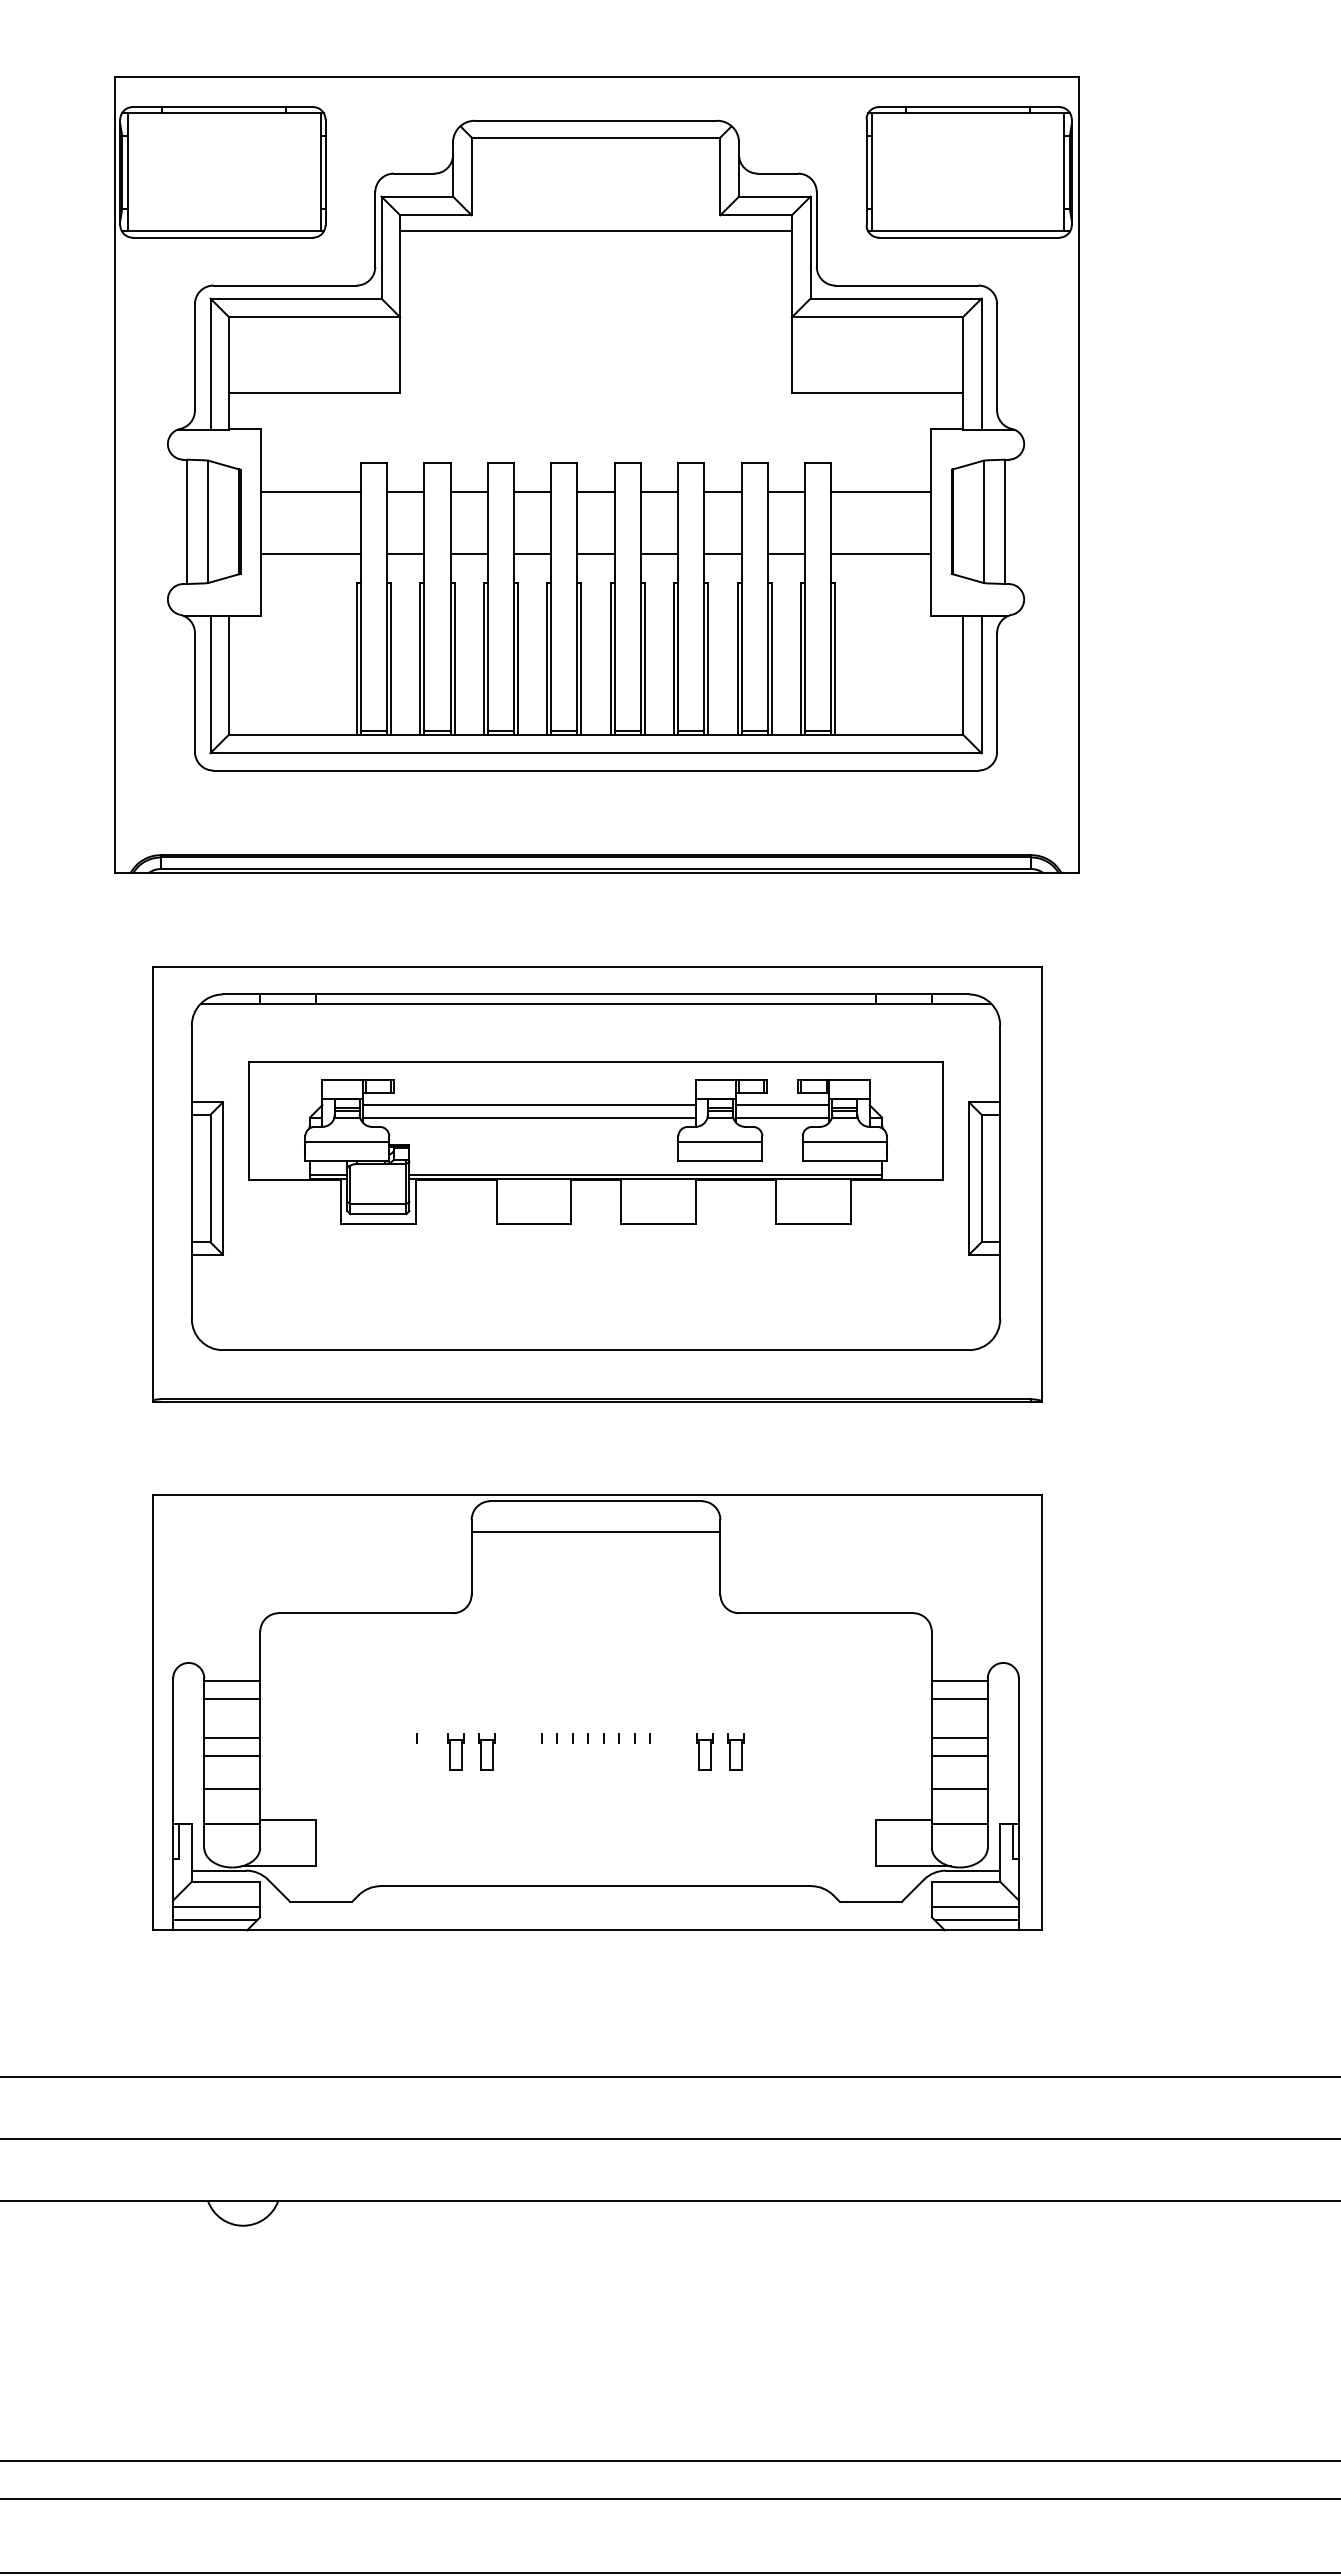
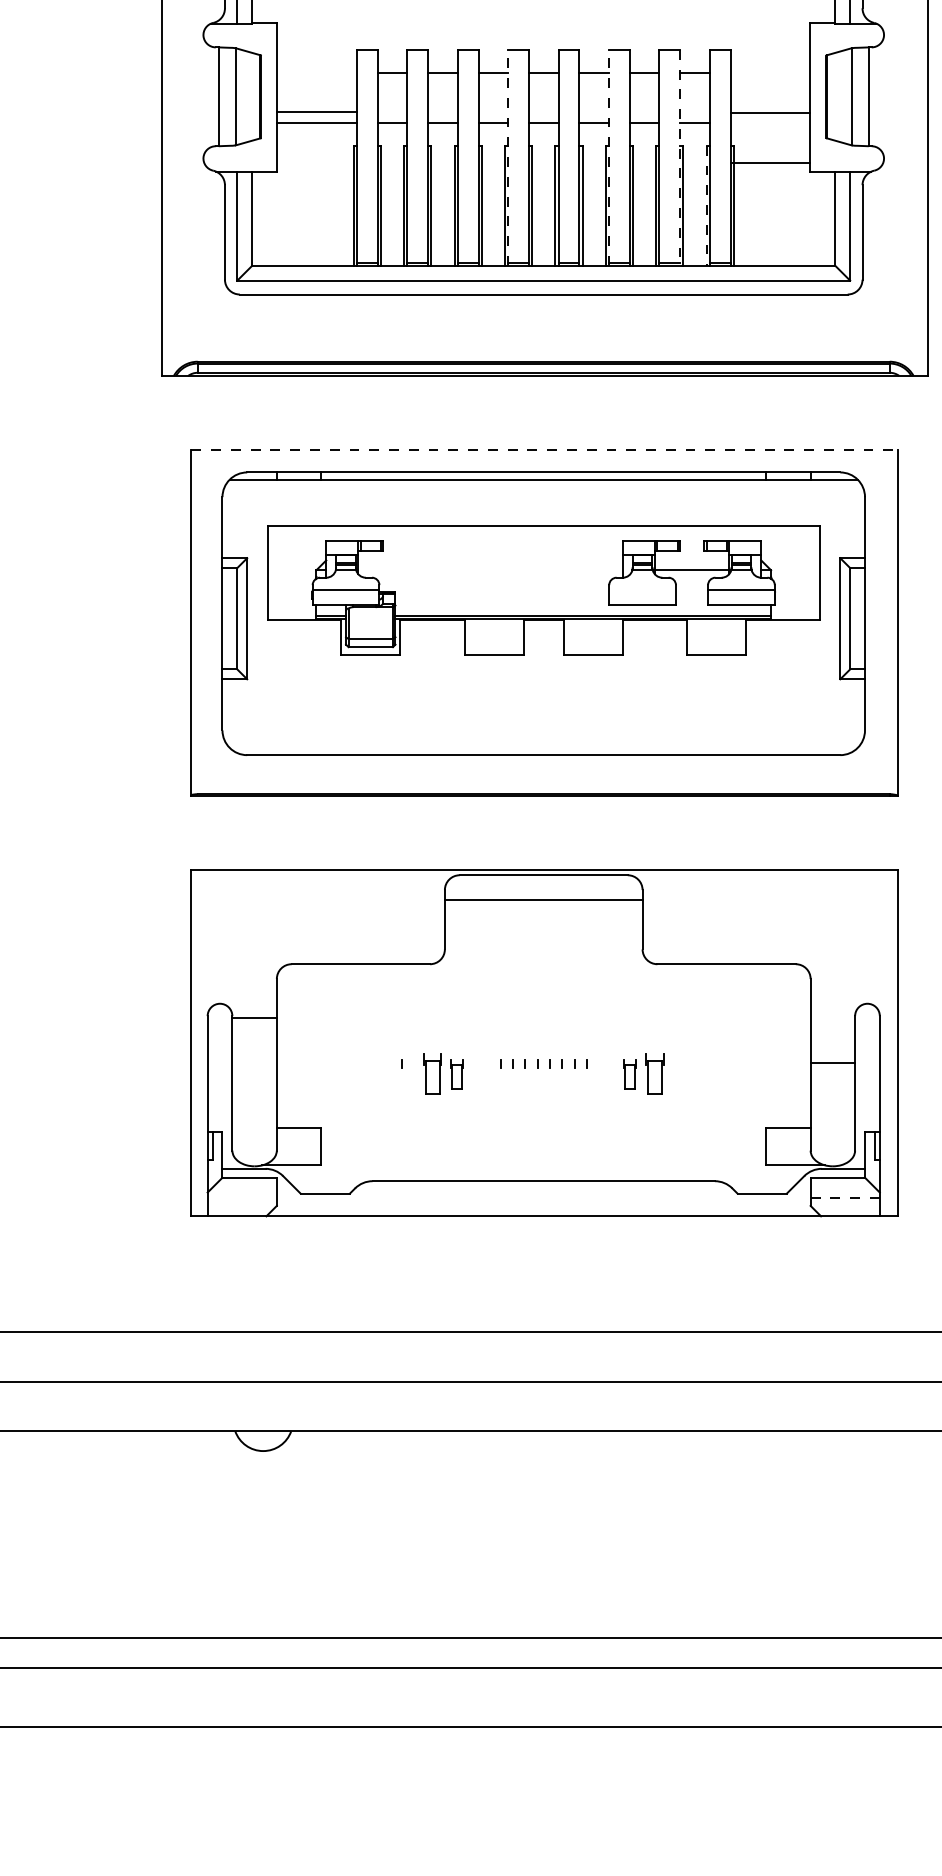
line: (310, 492) -> (316, 112), moved
line: (881, 492) -> (770, 113), moved
line: (881, 554) -> (770, 163), moved
line: (551, 598) -> (508, 157), solid -> dashed
line: (678, 598) -> (609, 157), solid -> dashed
line: (767, 598) -> (680, 157), solid -> dashed
line: (800, 658) -> (706, 205), solid -> dashed
line: (597, 966) -> (544, 450), solid -> dashed
line: (528, 1105) -> (490, 560), removed
line: (782, 1105) -> (691, 560), removed
line: (528, 1117) -> (490, 570), removed
line: (720, 1142) -> (642, 590), removed
line: (959, 1681) -> (832, 1018), removed
line: (232, 1699) -> (254, 1032), removed
line: (959, 1699) -> (832, 1032), removed
line: (232, 1738) -> (254, 1063), removed
part: (455, 1751) -> (432, 1074), size x1.4
part: (735, 1751) -> (654, 1074), size x1.4
line: (232, 1755) -> (254, 1077), removed
line: (959, 1755) -> (832, 1077), removed
line: (232, 1789) -> (254, 1104), removed
line: (959, 1789) -> (832, 1104), removed
line: (232, 1824) -> (254, 1132), removed
line: (959, 1824) -> (832, 1132), removed
line: (216, 1906) -> (242, 1197), removed
line: (975, 1906) -> (845, 1197), solid -> dashed
line: (215, 1920) -> (241, 1208), removed
line: (976, 1920) -> (846, 1208), removed

